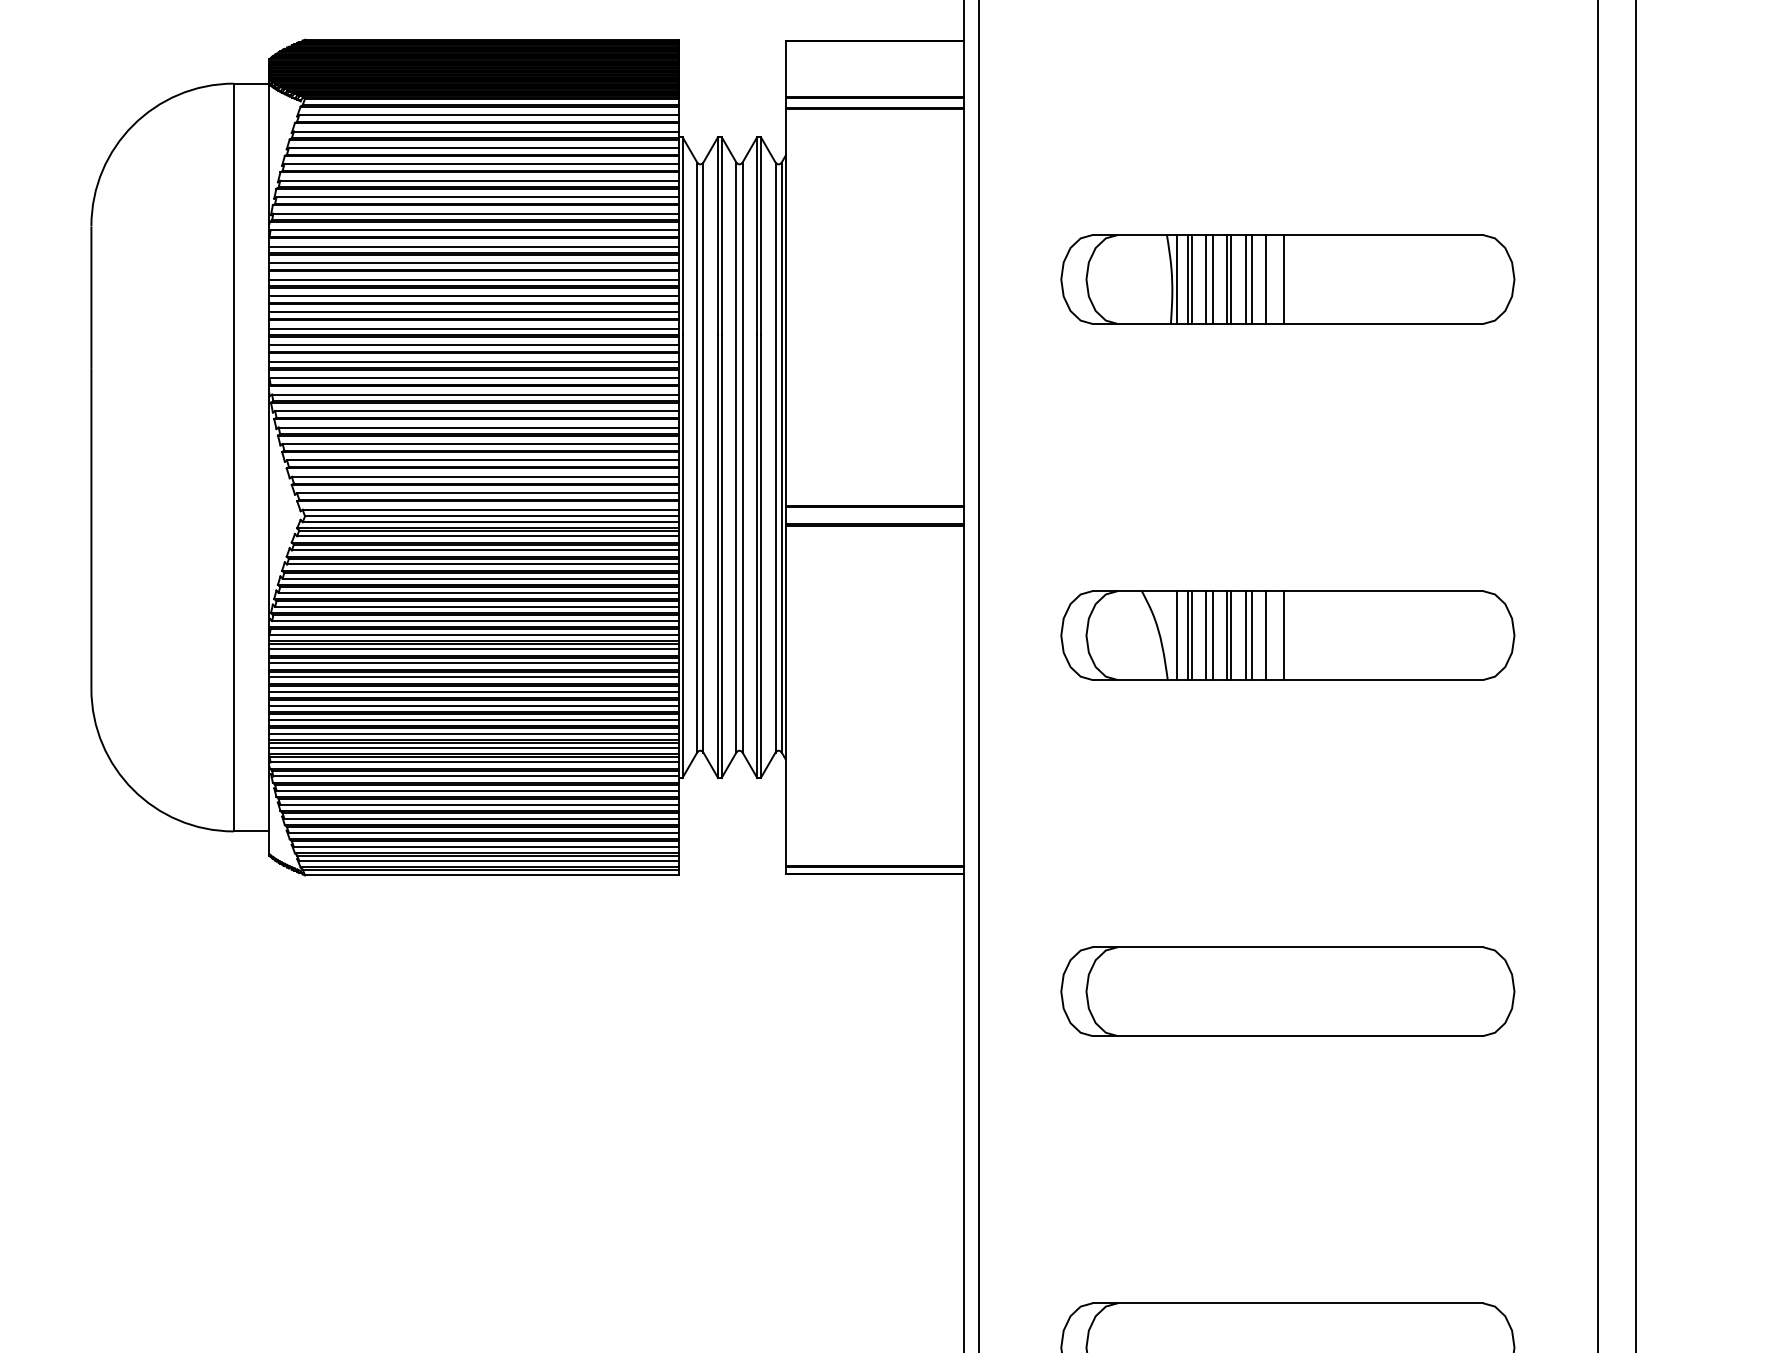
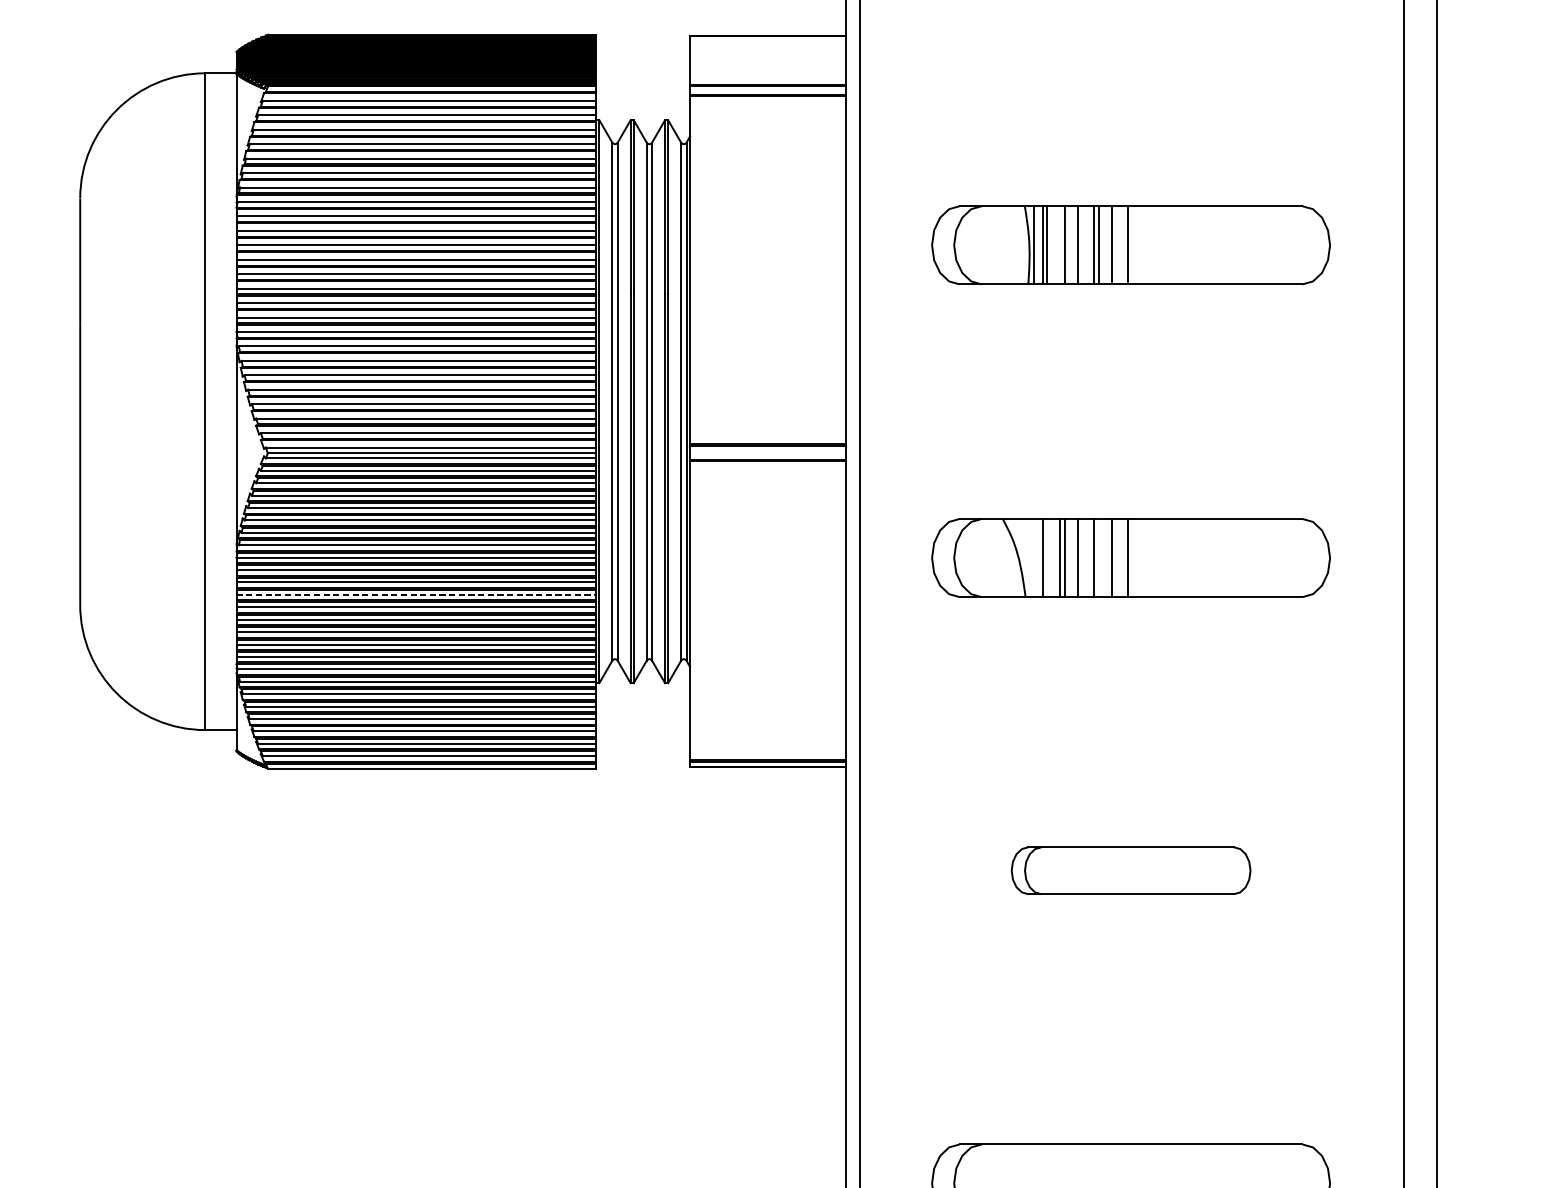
line: (1206, 279) -> (1059, 245), removed
line: (1230, 279) -> (1080, 245), removed
line: (1177, 635) -> (1034, 557), removed
line: (1191, 635) -> (1046, 557), removed
line: (1230, 635) -> (1080, 557), removed
line: (1251, 635) -> (1099, 557), removed
line: (474, 677) -> (416, 594), solid -> dashed
part: (1287, 991) -> (1130, 870), size x0.6

